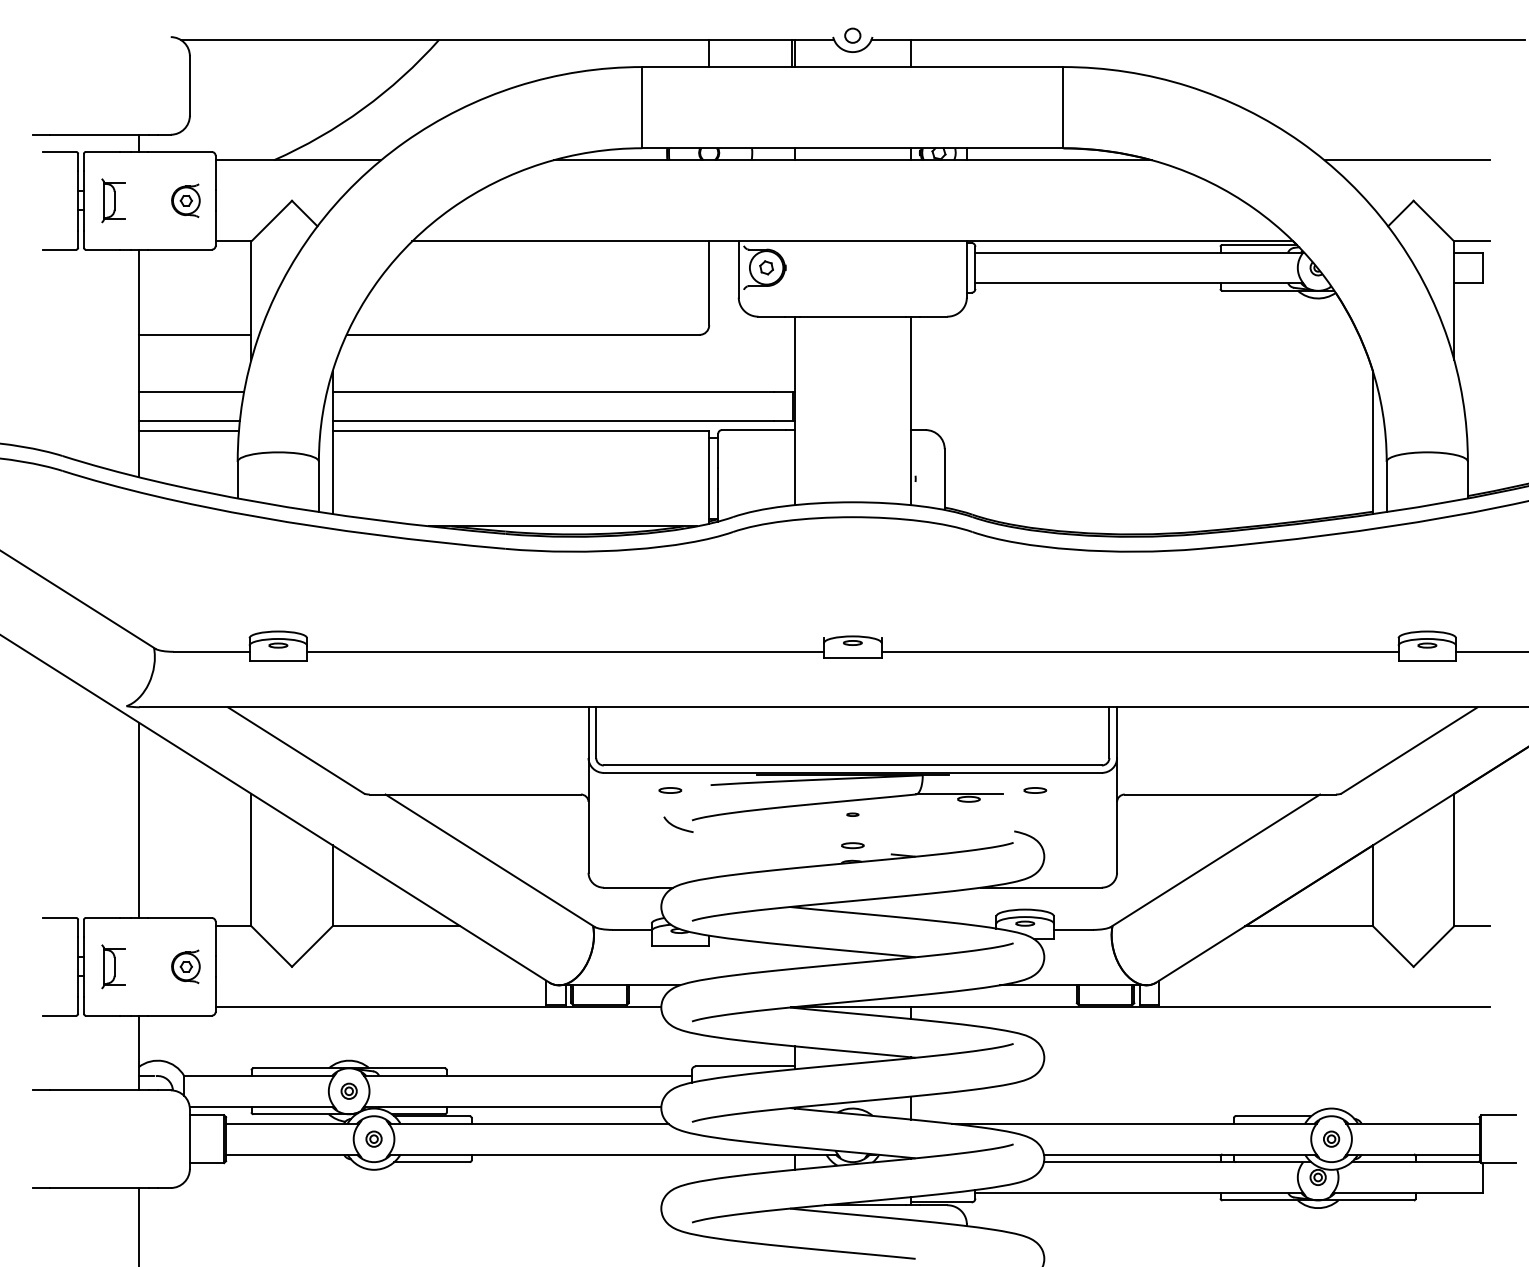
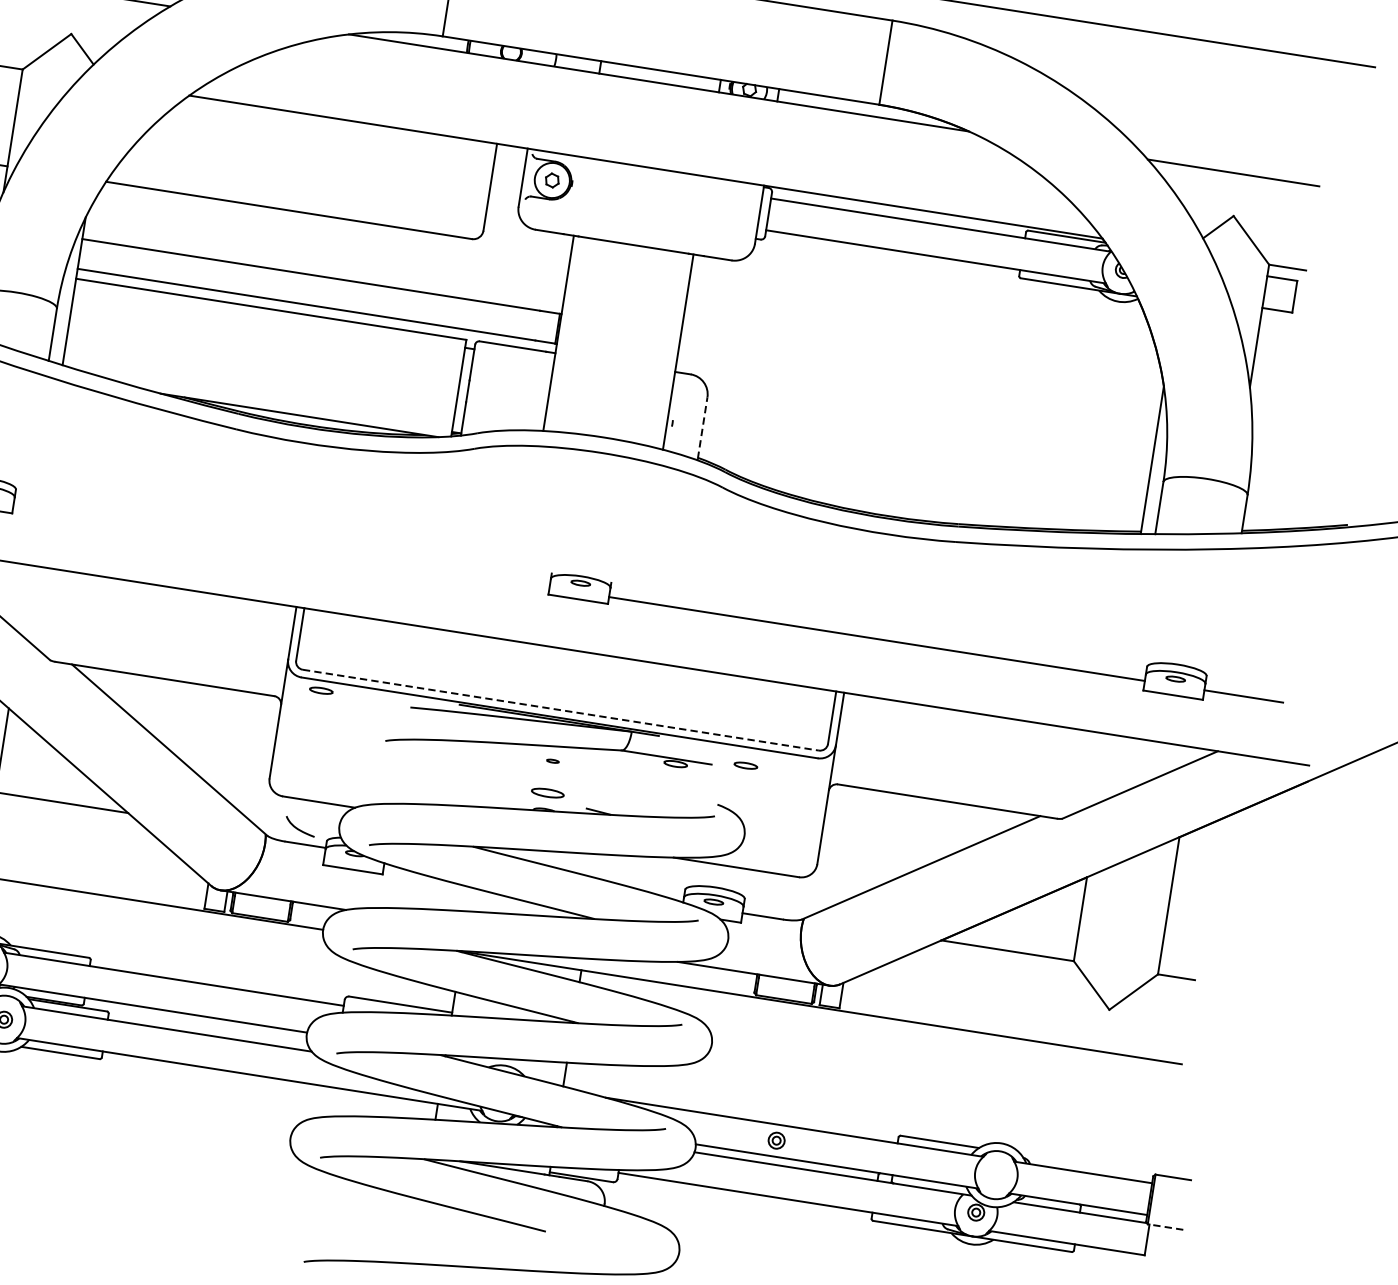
line: (944, 478) -> (702, 427), solid -> dashed
line: (565, 651) -> (281, 545), removed
line: (852, 765) -> (560, 710), solid -> dashed
part: (670, 790) -> (321, 690), moved
curve: (677, 826) -> (298, 828), moved
part: (852, 845) -> (547, 793), size x1.4
part: (1331, 1138) -> (776, 1139), moved
line: (1498, 1163) -> (1165, 1227), solid -> dashed

